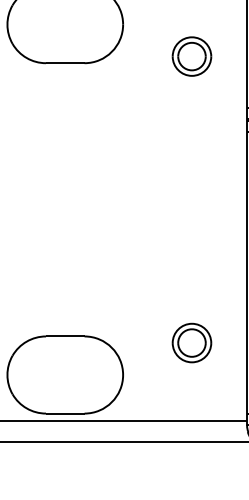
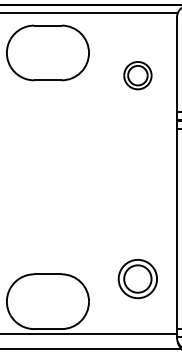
part: (191, 342) -> (137, 278), size x1.4

